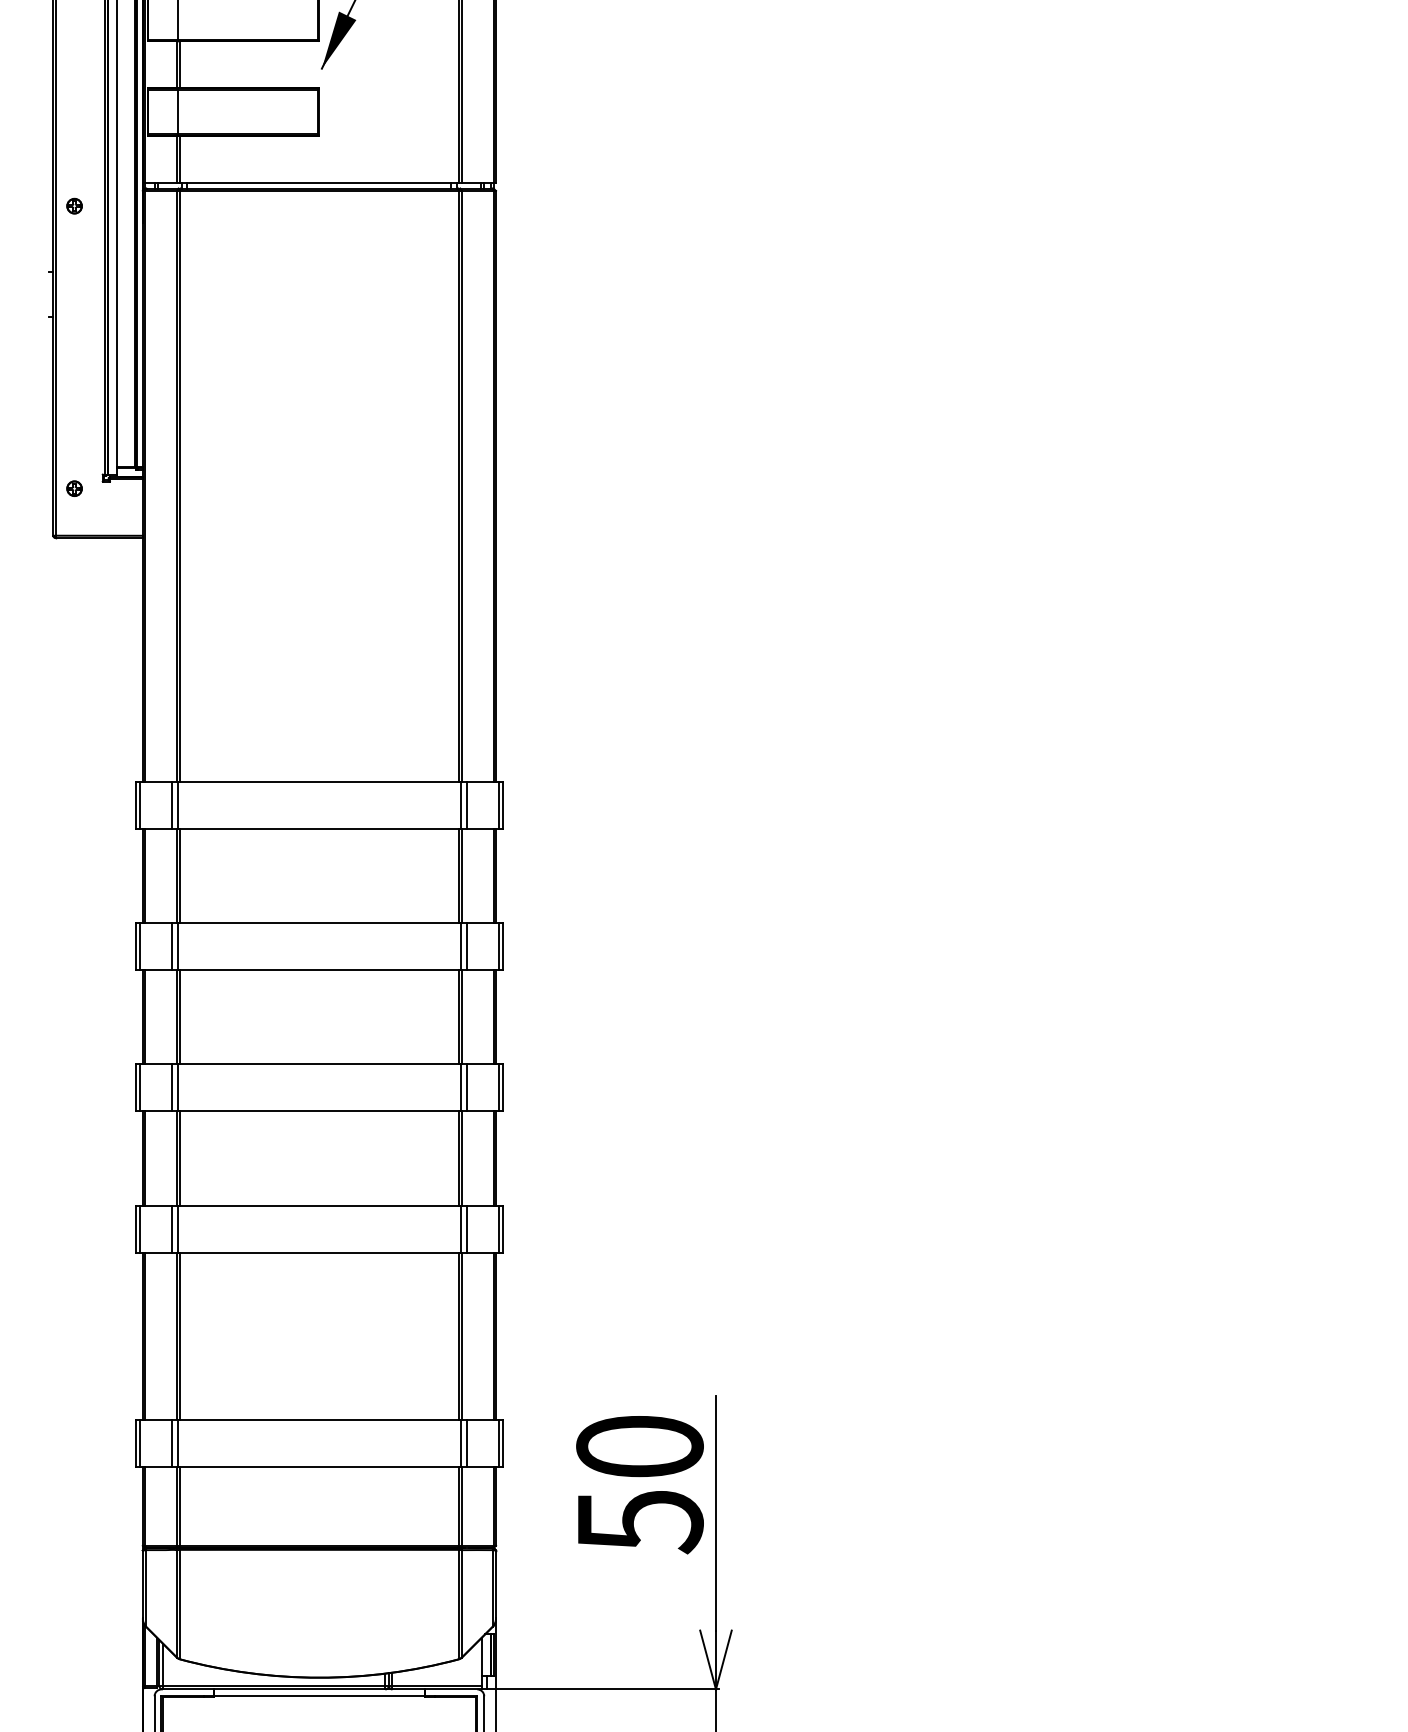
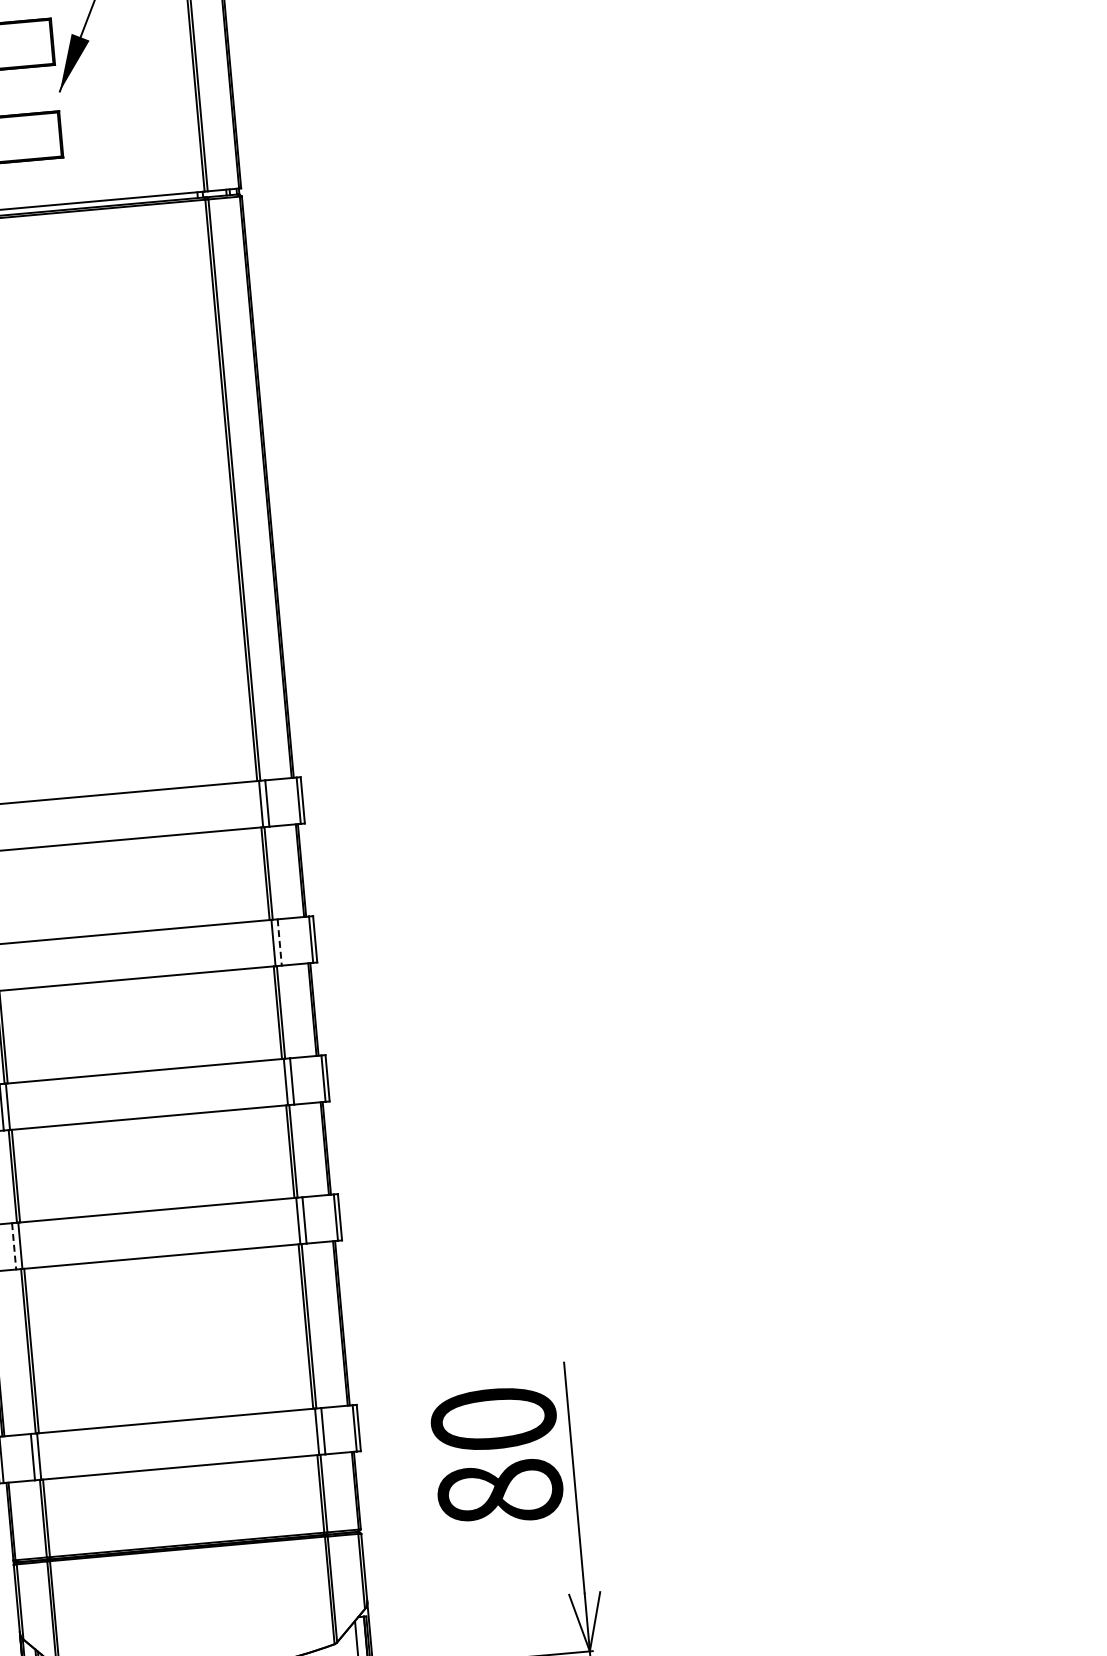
line: (467, 946) -> (280, 942), solid -> dashed
line: (171, 1229) -> (13, 1246), solid -> dashed
text: (639, 1522) -> (499, 1493), 50 -> 80

